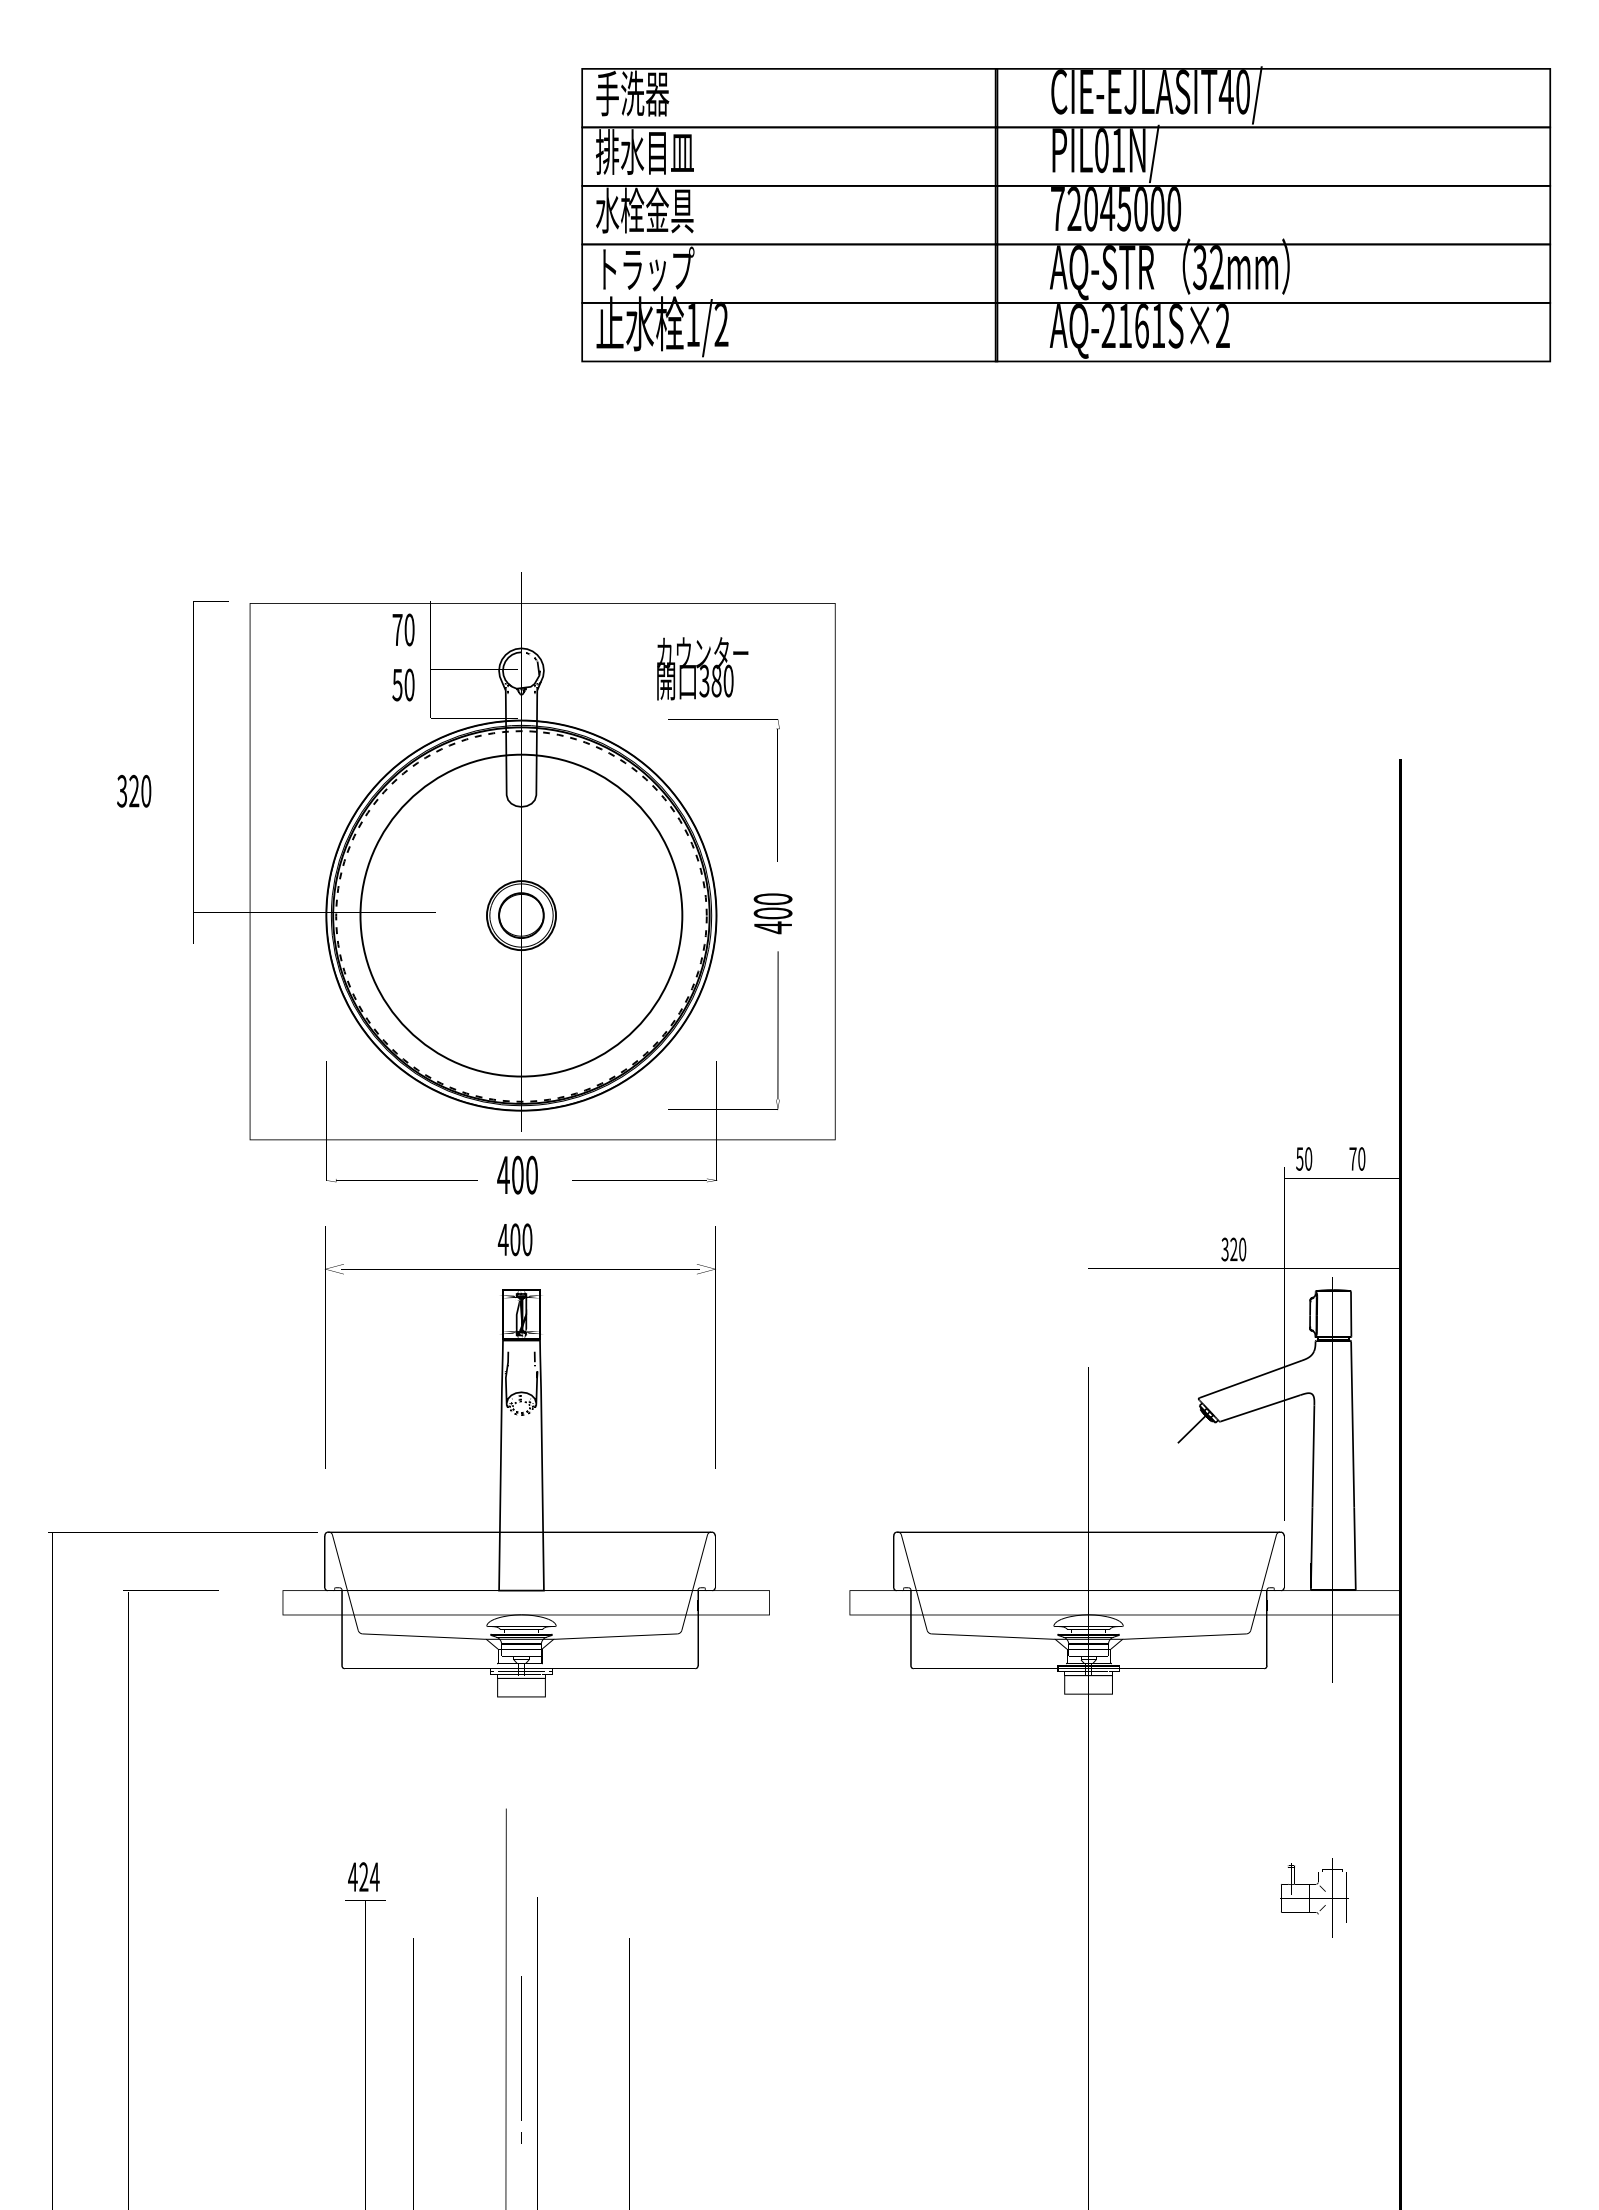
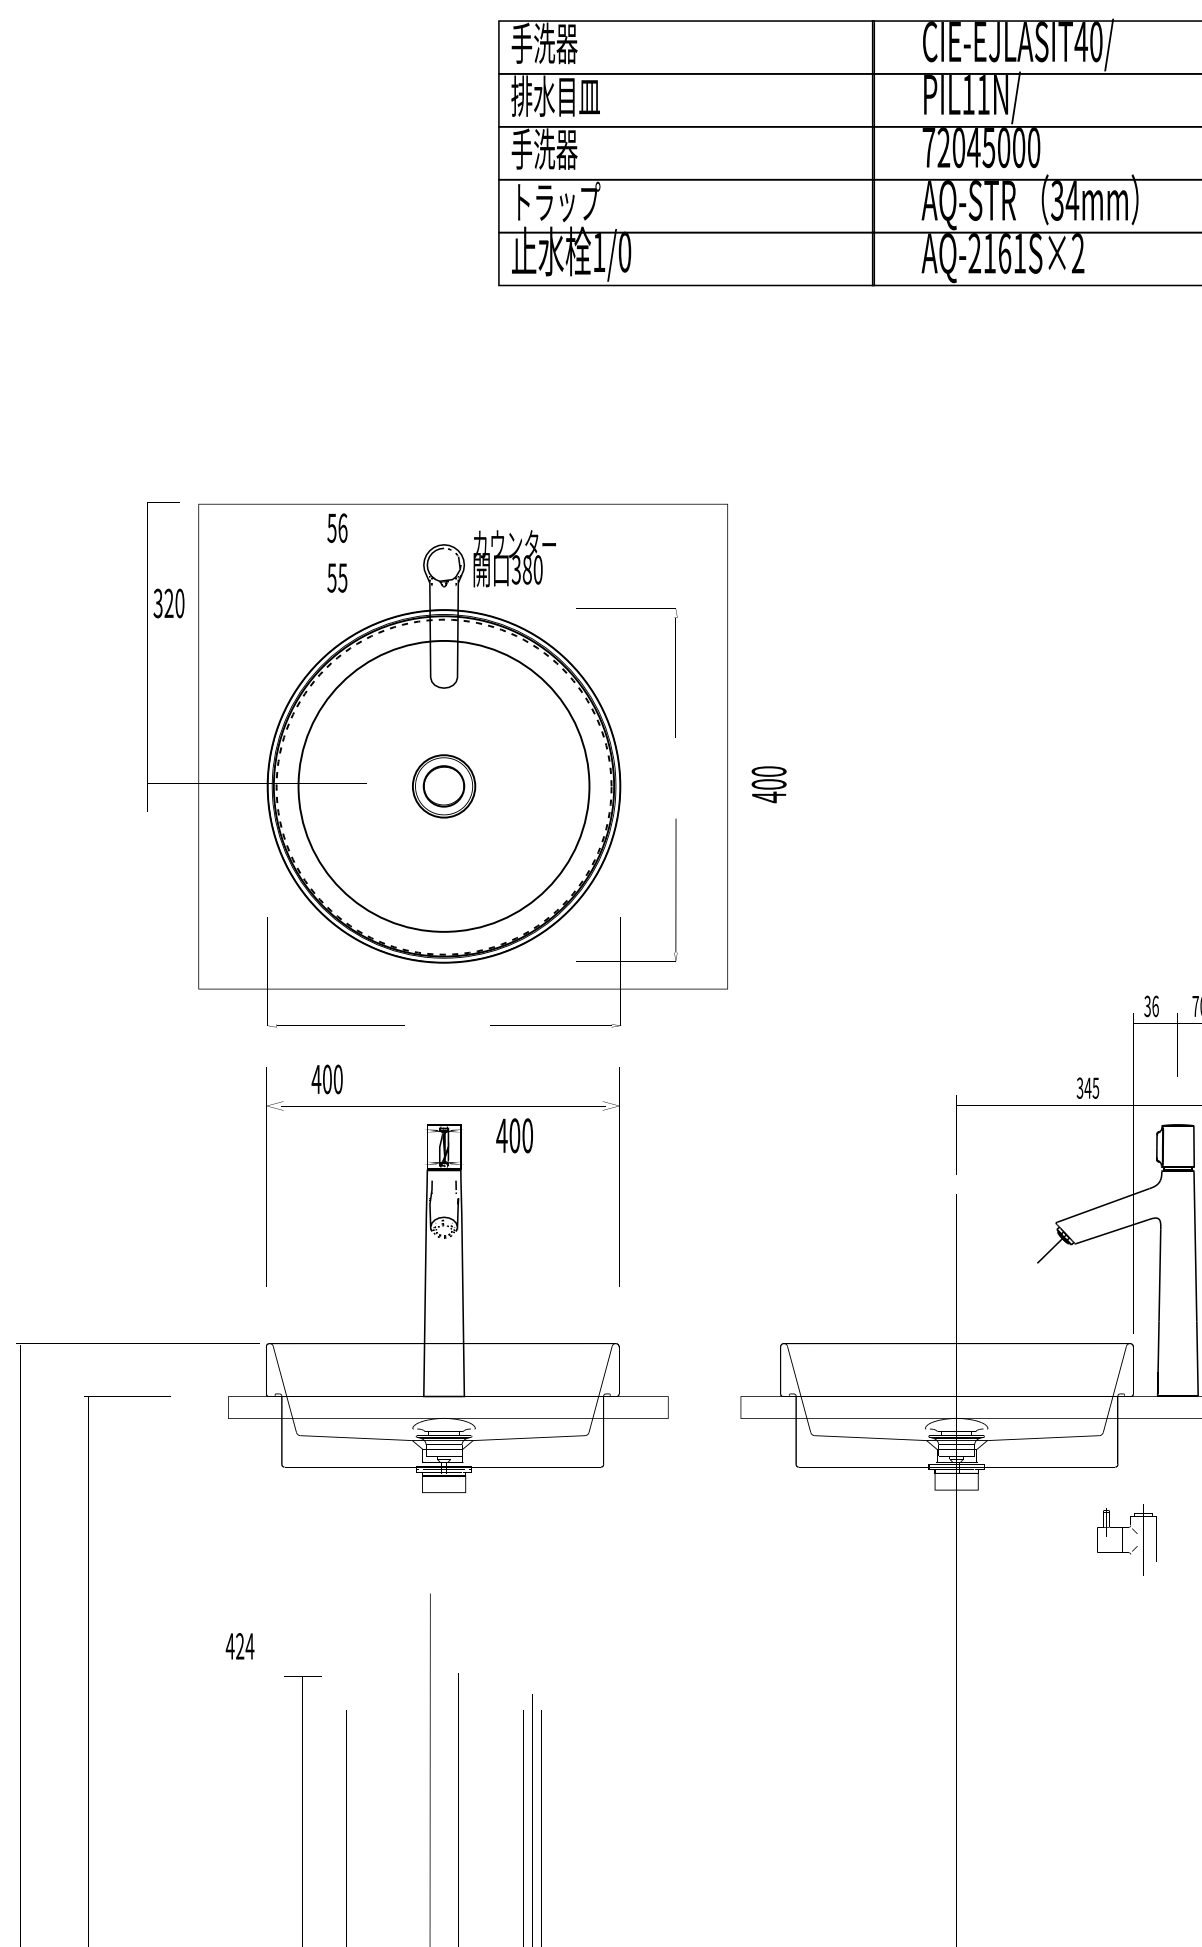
text: (1101, 150) -> (968, 94), PIL01N/ -> PIL11N/
text: (644, 210) -> (555, 149), 水栓金具 -> 手洗器
text: (1216, 267) -> (1072, 200), 32mm -> 34mm
text: (721, 325) -> (624, 252), 1/2 -> 1/0
text: (403, 629) -> (337, 527), 70 -> 56
text: (702, 668) -> (514, 558), moved
text: (409, 684) -> (342, 577), 50 -> 55
text: (134, 790) -> (169, 602), moved
text: (772, 913) -> (768, 784), moved
text: (1304, 1158) -> (1151, 1005), 50 -> 36
text: (517, 1174) -> (514, 1135), moved
text: (514, 1239) -> (326, 1079), moved
text: (1237, 1249) -> (1091, 1088), 320 -> 345
text: (363, 1876) -> (239, 1645), moved
part: (1314, 1897) -> (1127, 1539), moved

